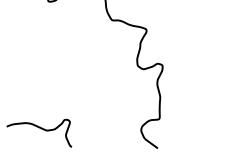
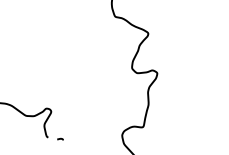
curve: (83, 145) -> (60, 138), added

